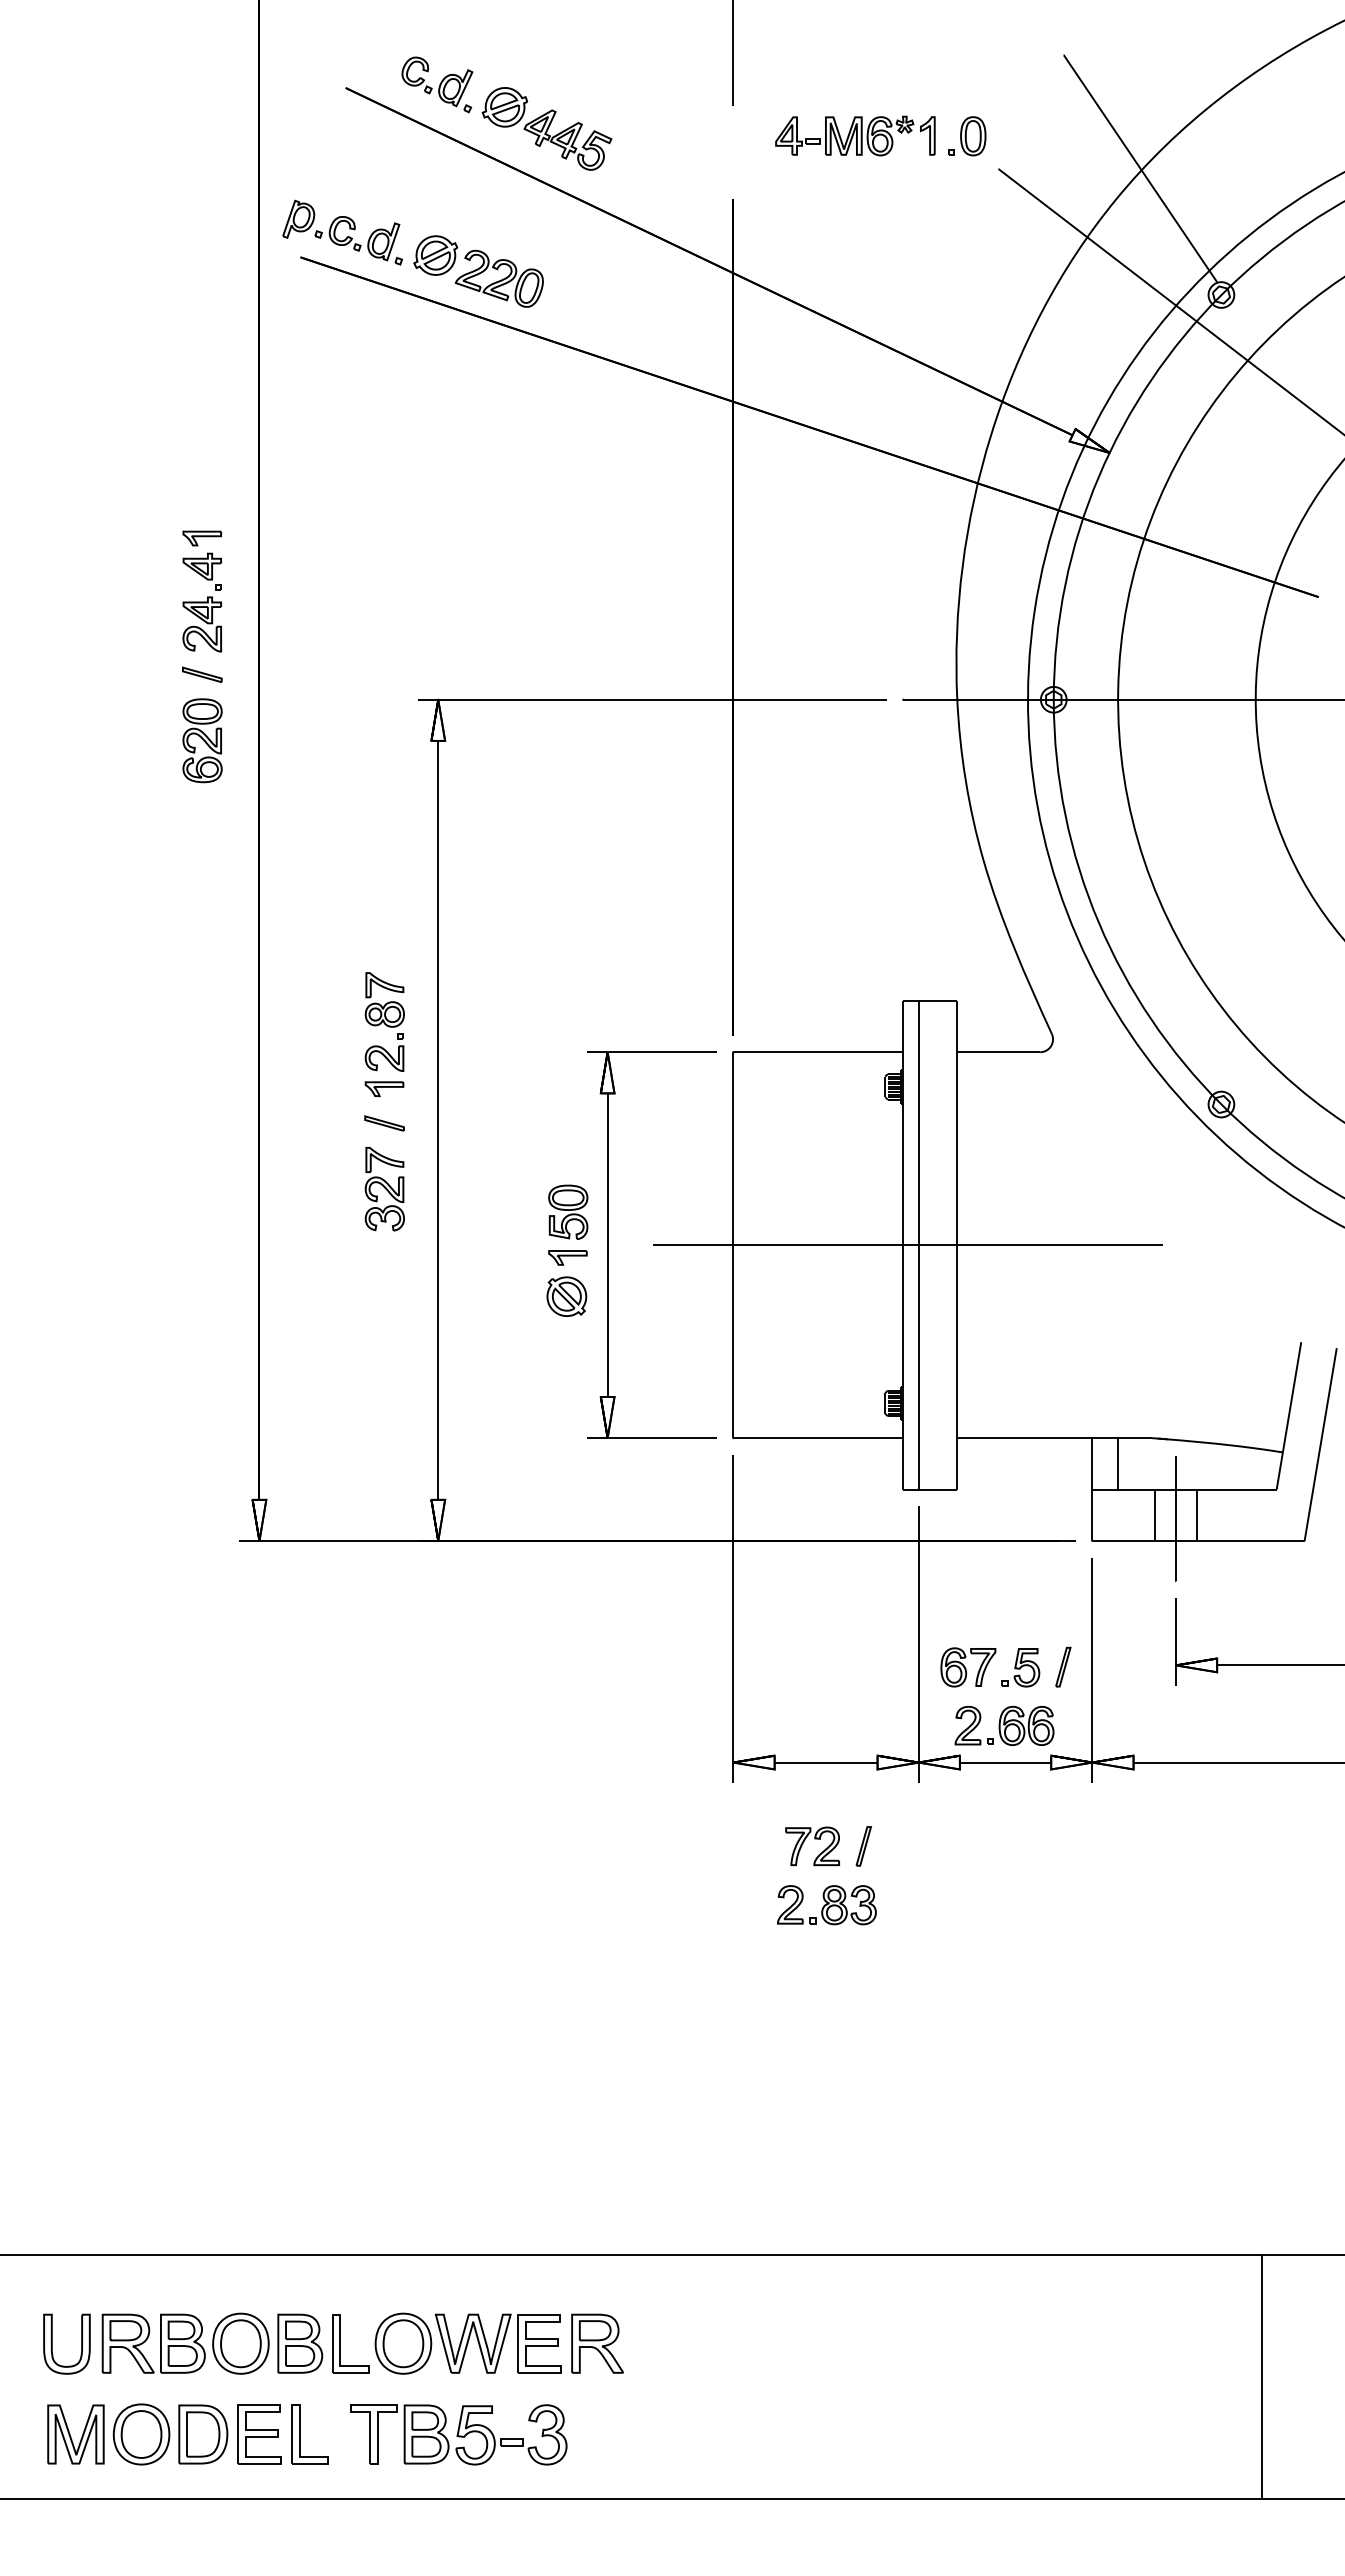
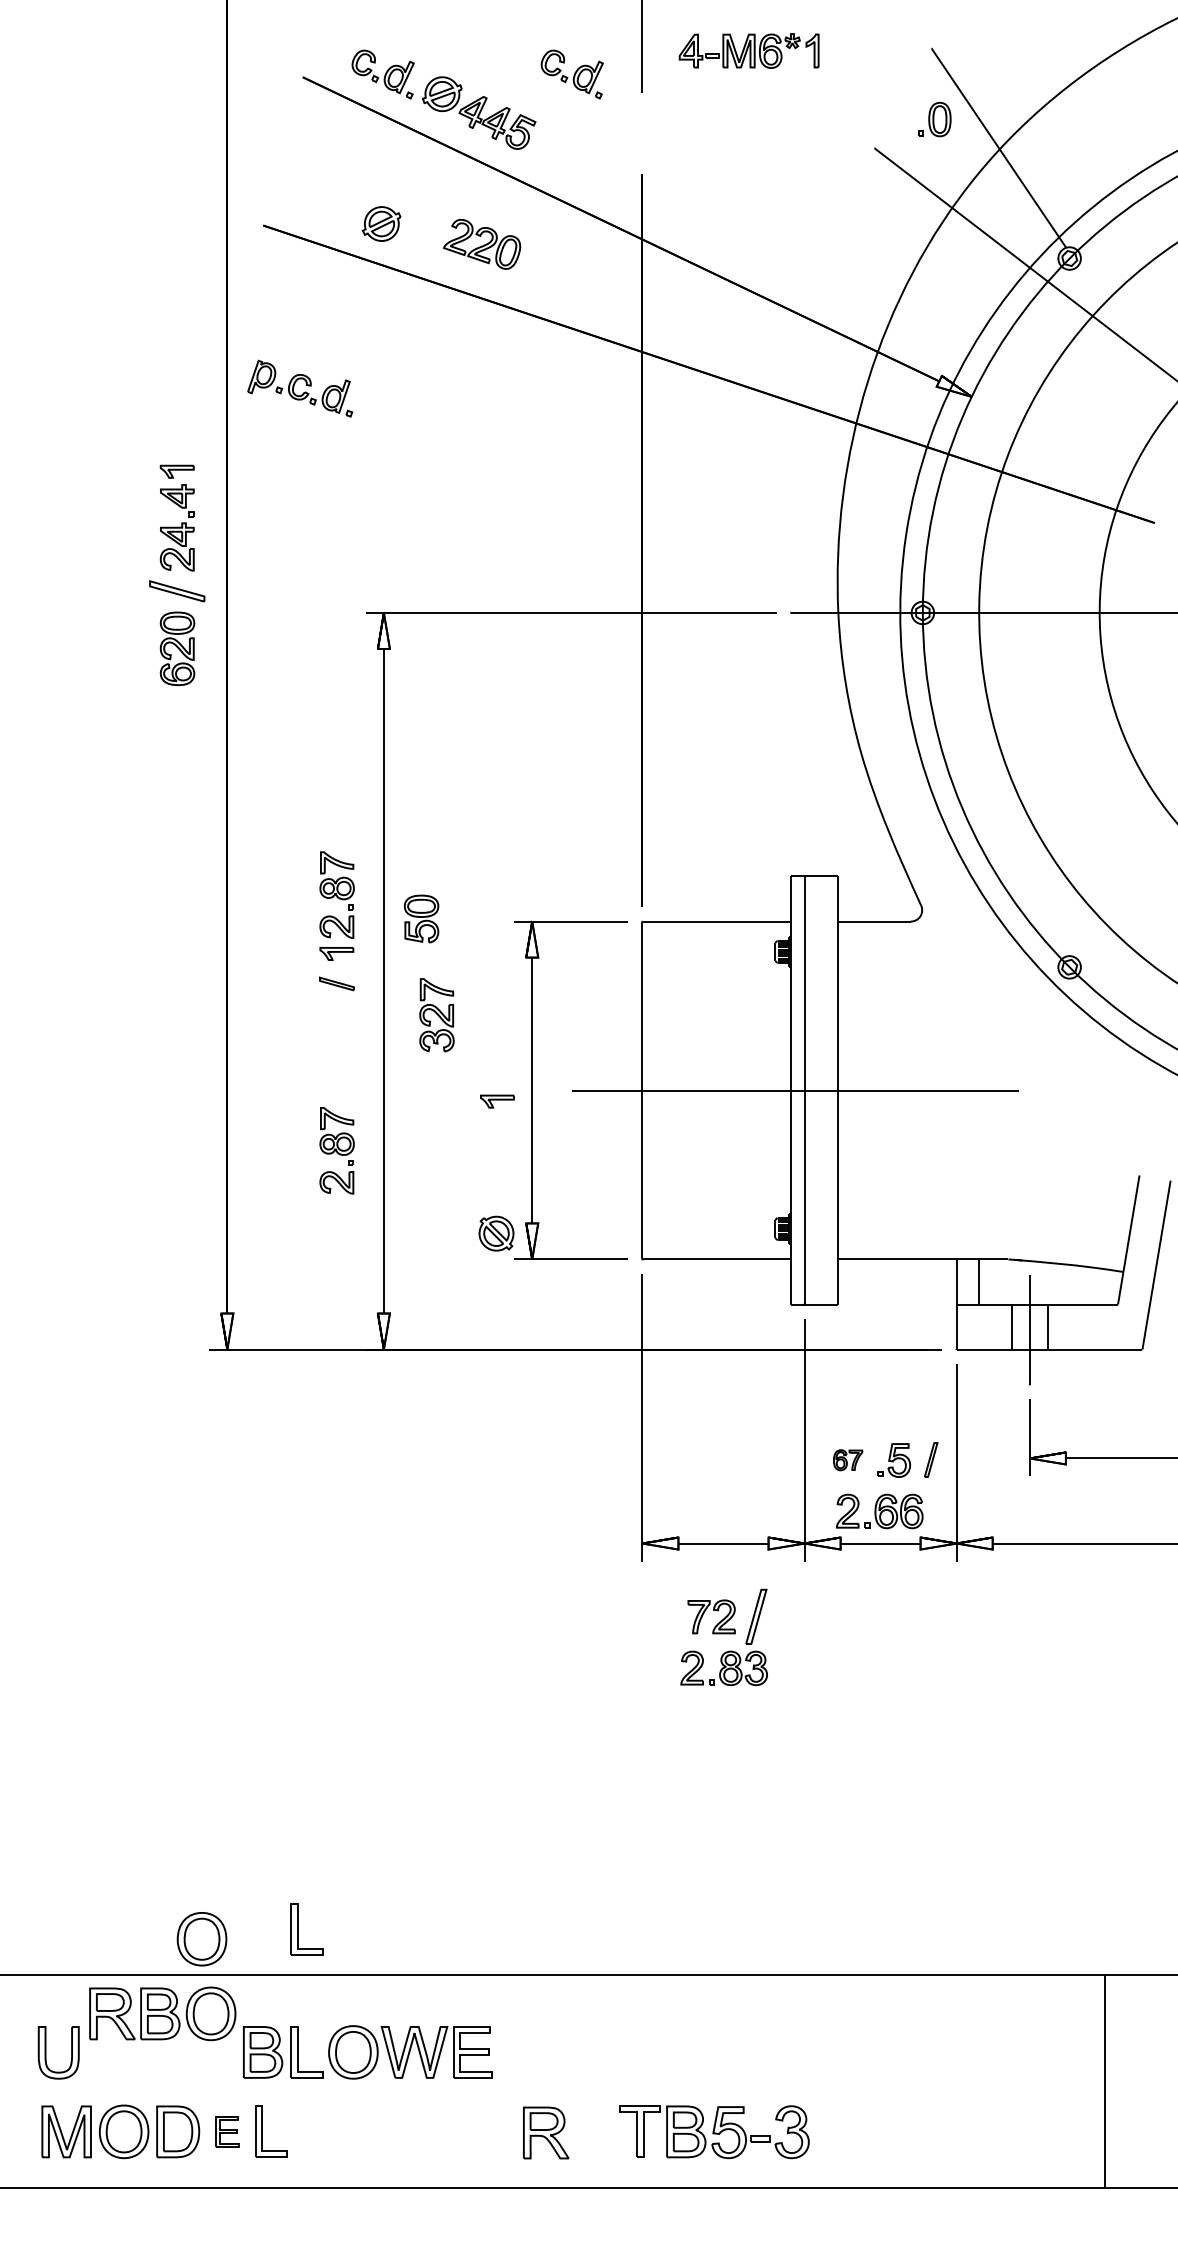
part: (653, 84) -> (572, 74), added
part: (855, 135) -> (749, 50), moved
part: (967, 136) -> (934, 119), moved
part: (342, 232) -> (300, 388), moved
part: (498, 278) -> (481, 244), moved
part: (202, 674) -> (177, 590), size x1.6
part: (384, 1189) -> (436, 1015), moved
part: (568, 1211) -> (421, 918), moved
part: (566, 1296) -> (496, 1233), moved
part: (384, 1313) -> (336, 1150), added
part: (968, 1667) -> (848, 1460), size x0.6
part: (863, 1846) -> (756, 1617), size x1.6
part: (340, 2203) -> (298, 1929), added
part: (230, 2214) -> (201, 1939), added
part: (185, 2343) -> (162, 2013), moved
part: (597, 2343) -> (546, 2132), moved
part: (259, 2434) -> (227, 2131), size x0.6
part: (458, 2434) -> (714, 2131), moved

